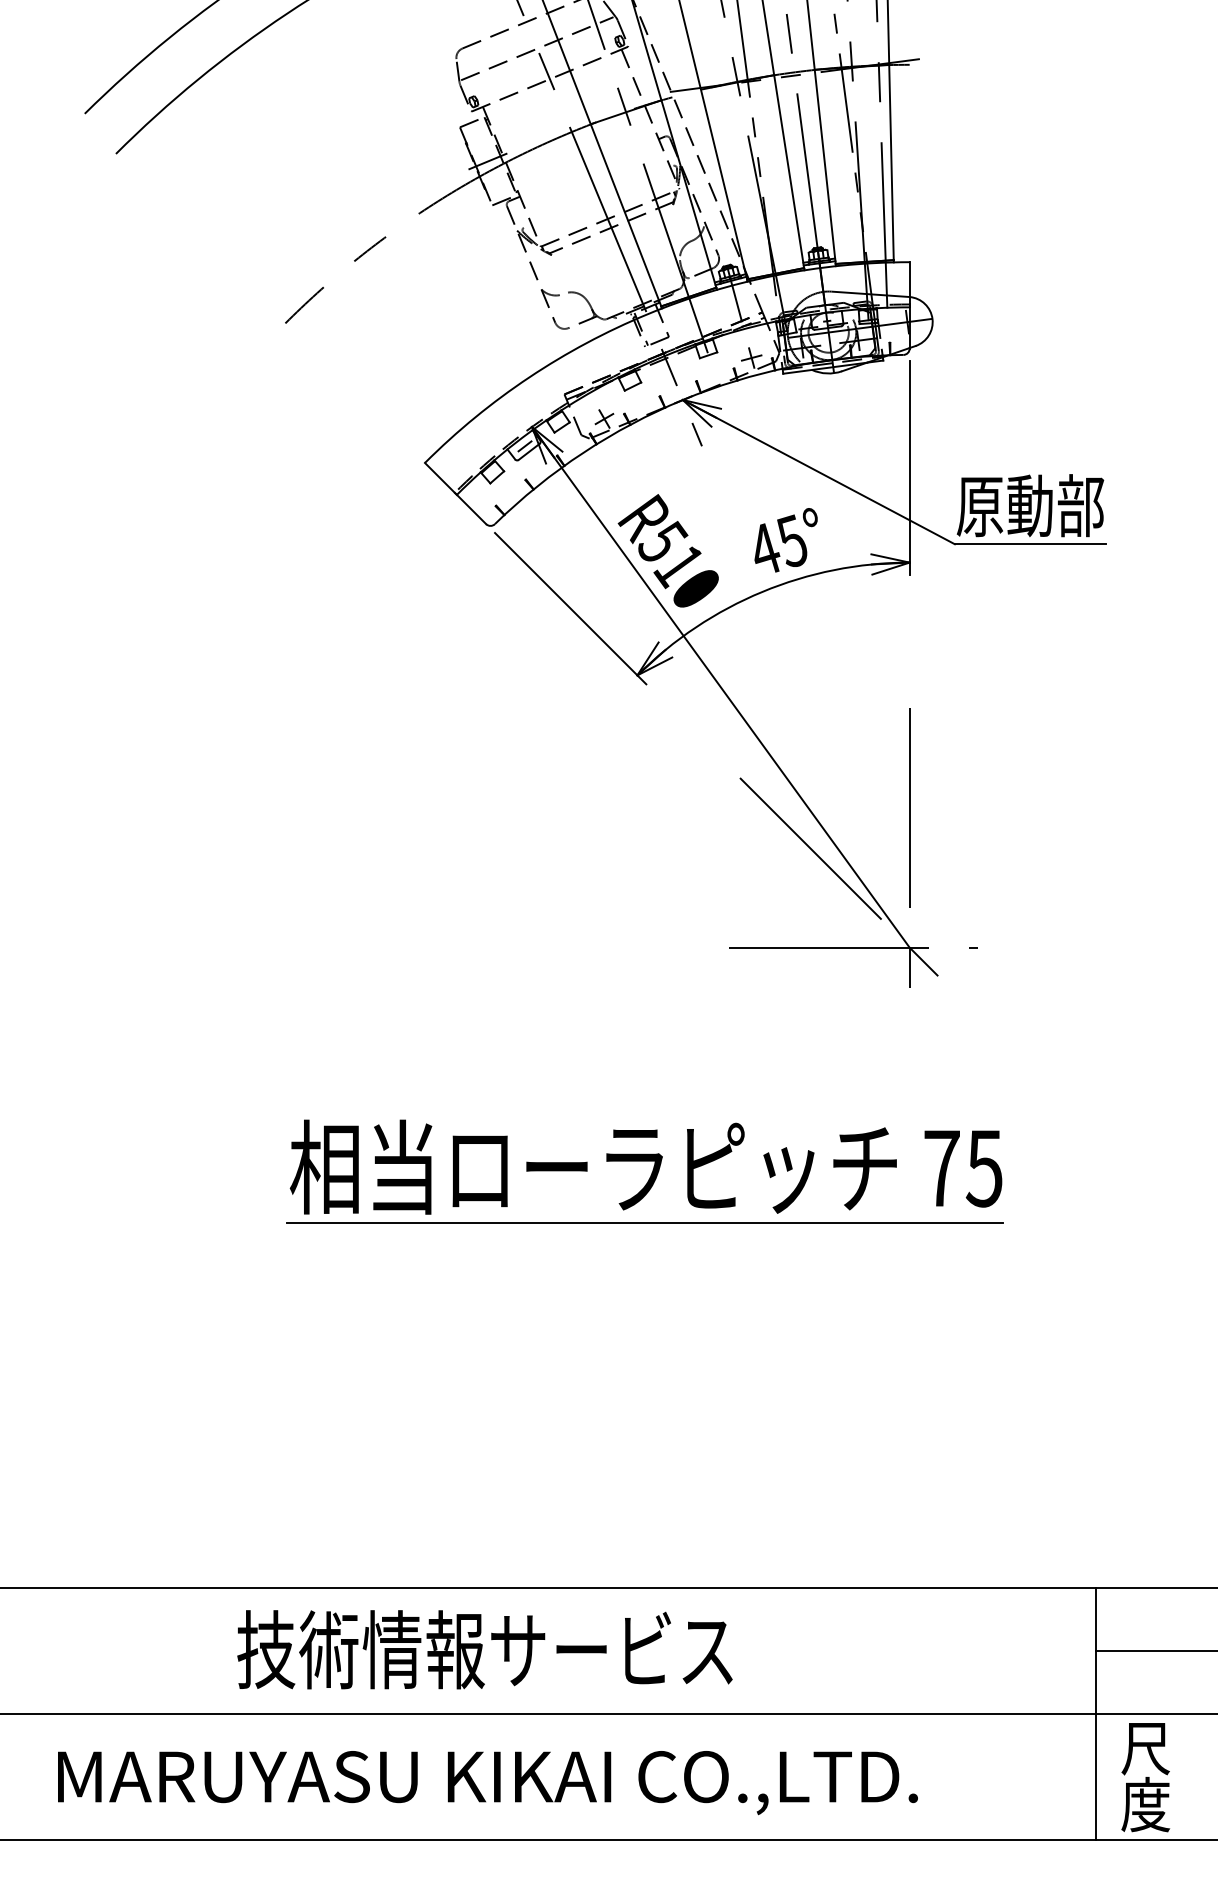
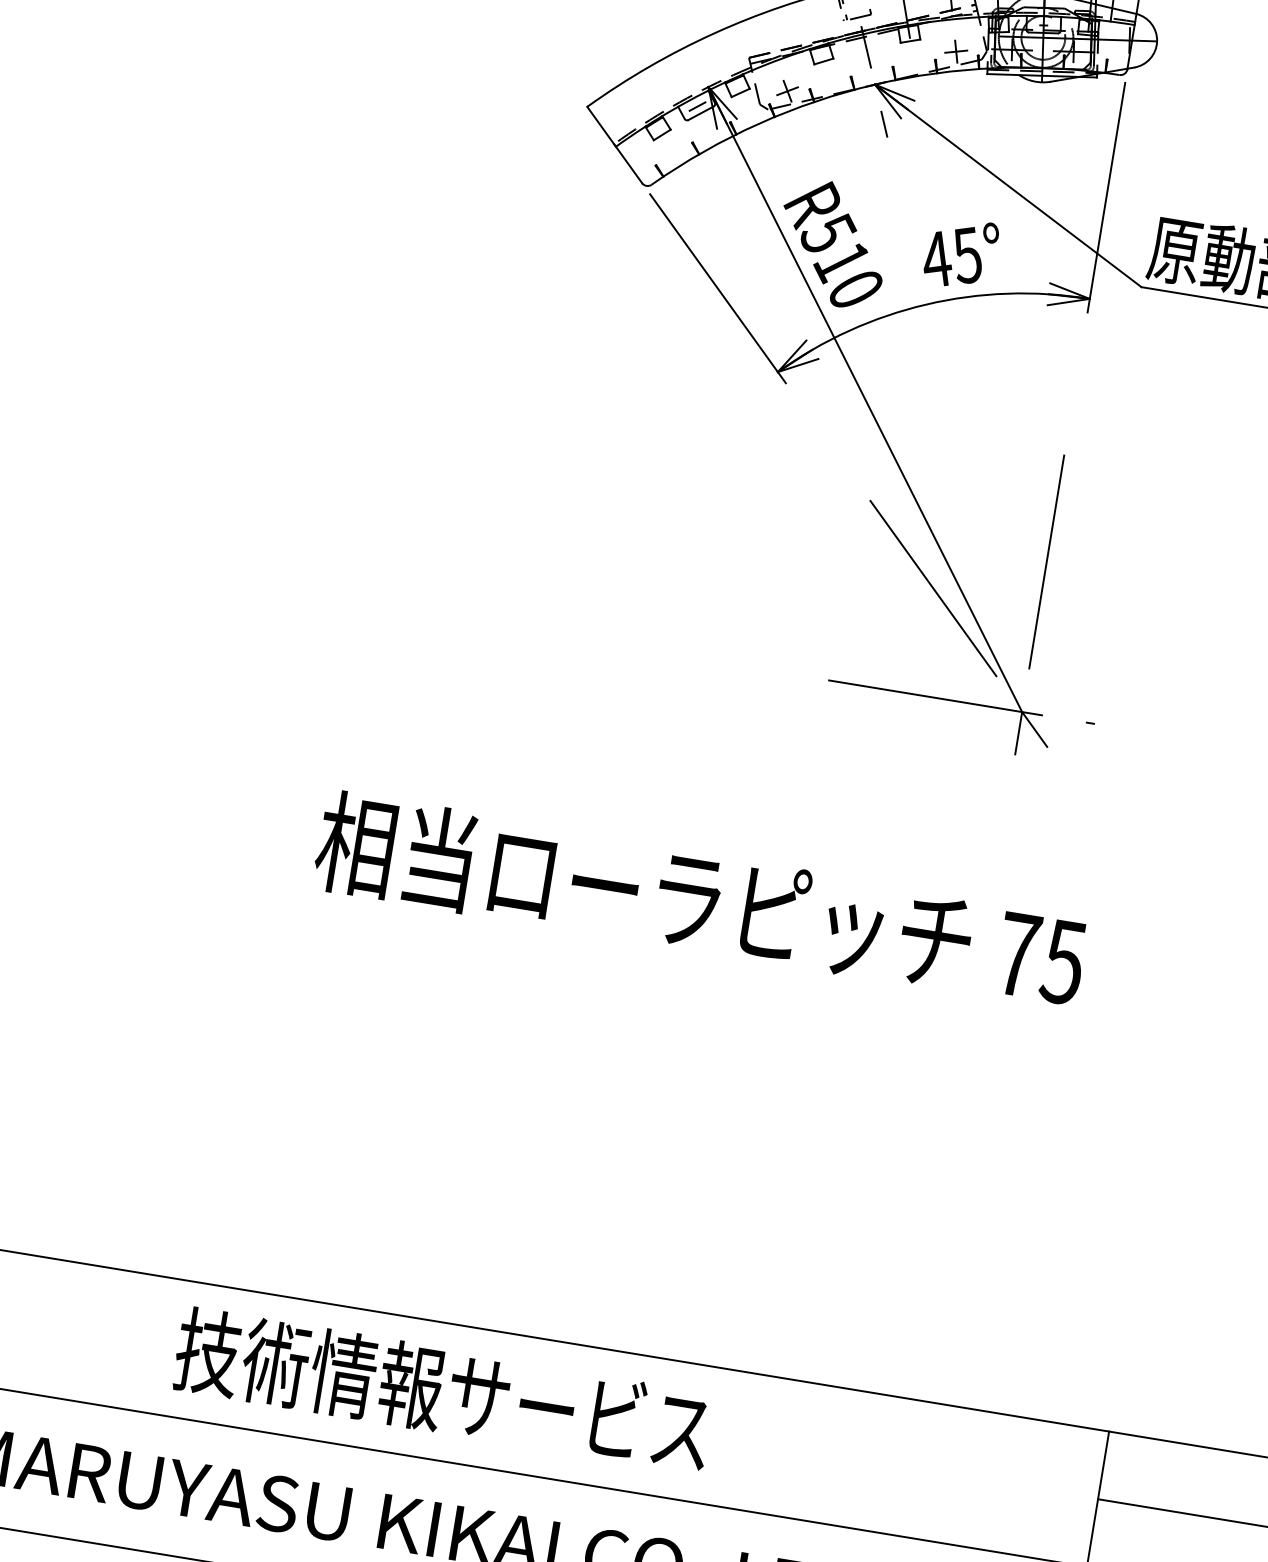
line: (645, 1222) -> (690, 960), removed

